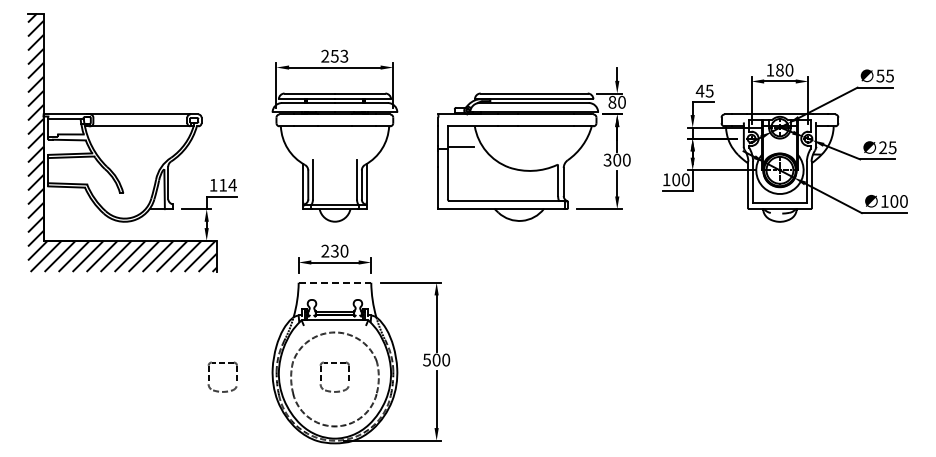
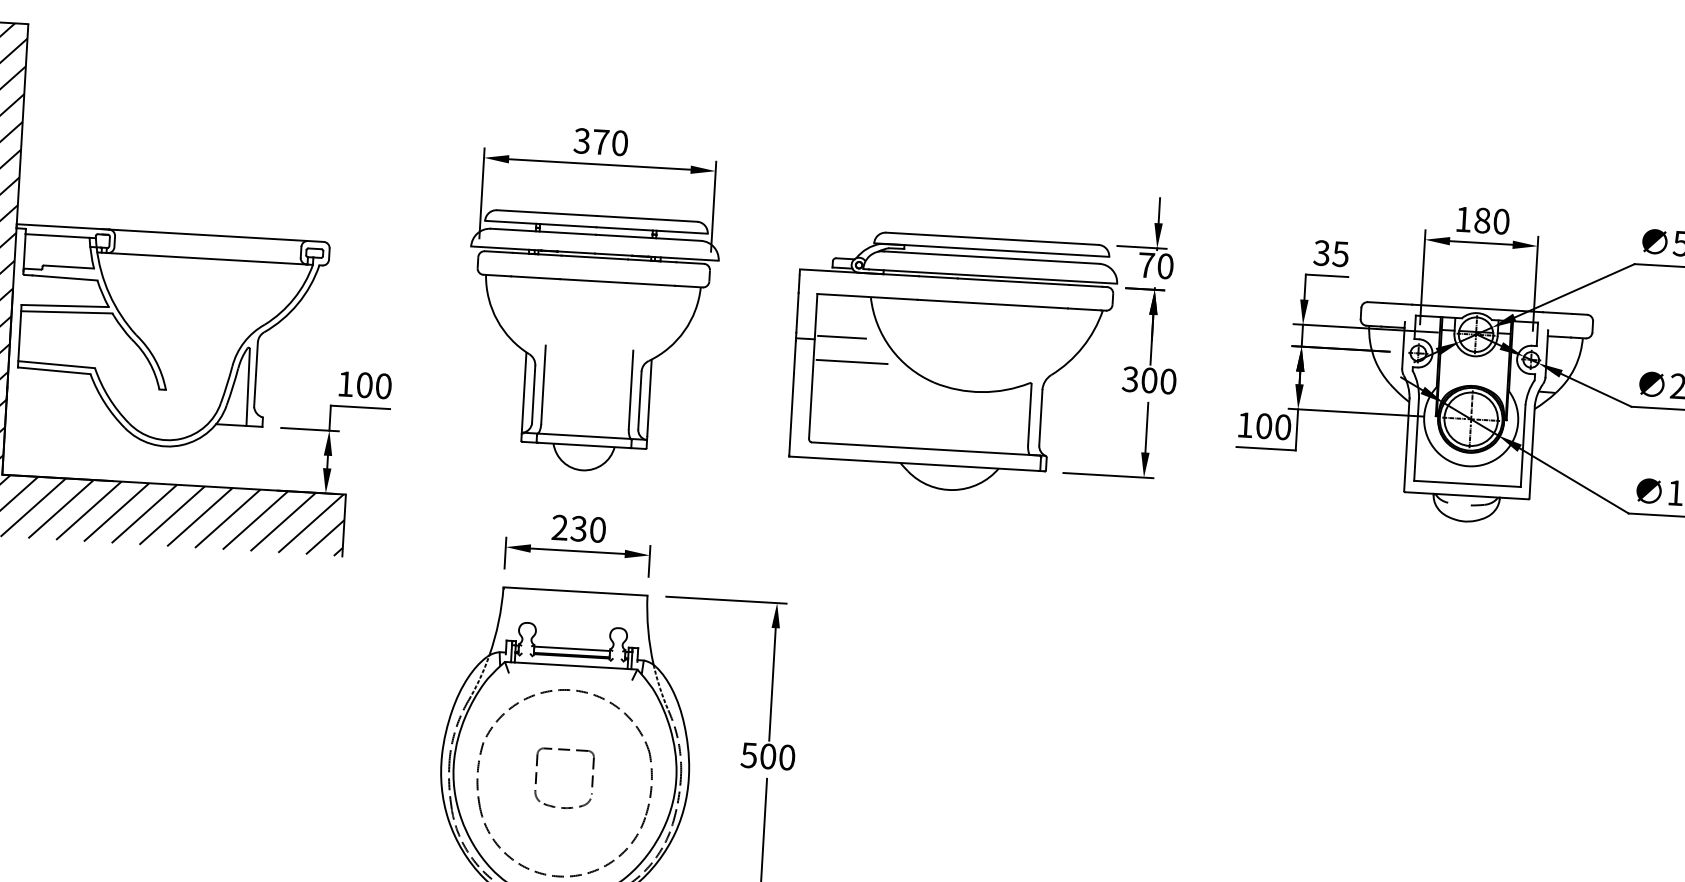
text: (334, 56) -> (600, 142), 253 -> 370
text: (699, 90) -> (1320, 251), 45 -> 35
text: (612, 101) -> (1146, 263), 80 -> 70
line: (467, 159) -> (852, 362), added
text: (227, 184) -> (373, 384), 114 -> 100
line: (335, 282) -> (576, 590), dashed -> solid
part: (222, 363) -> (343, 738), removed

